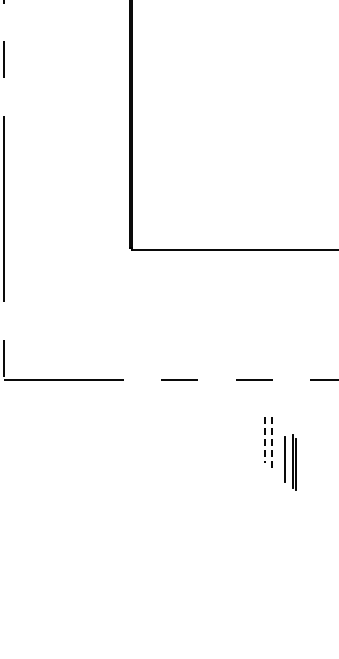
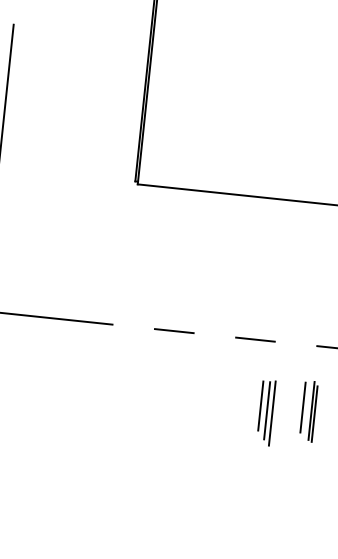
line: (265, 440) -> (260, 406), dashed -> solid
line: (271, 444) -> (266, 411), dashed -> solid
line: (276, 445) -> (272, 413), added
part: (290, 462) -> (308, 411), moved

